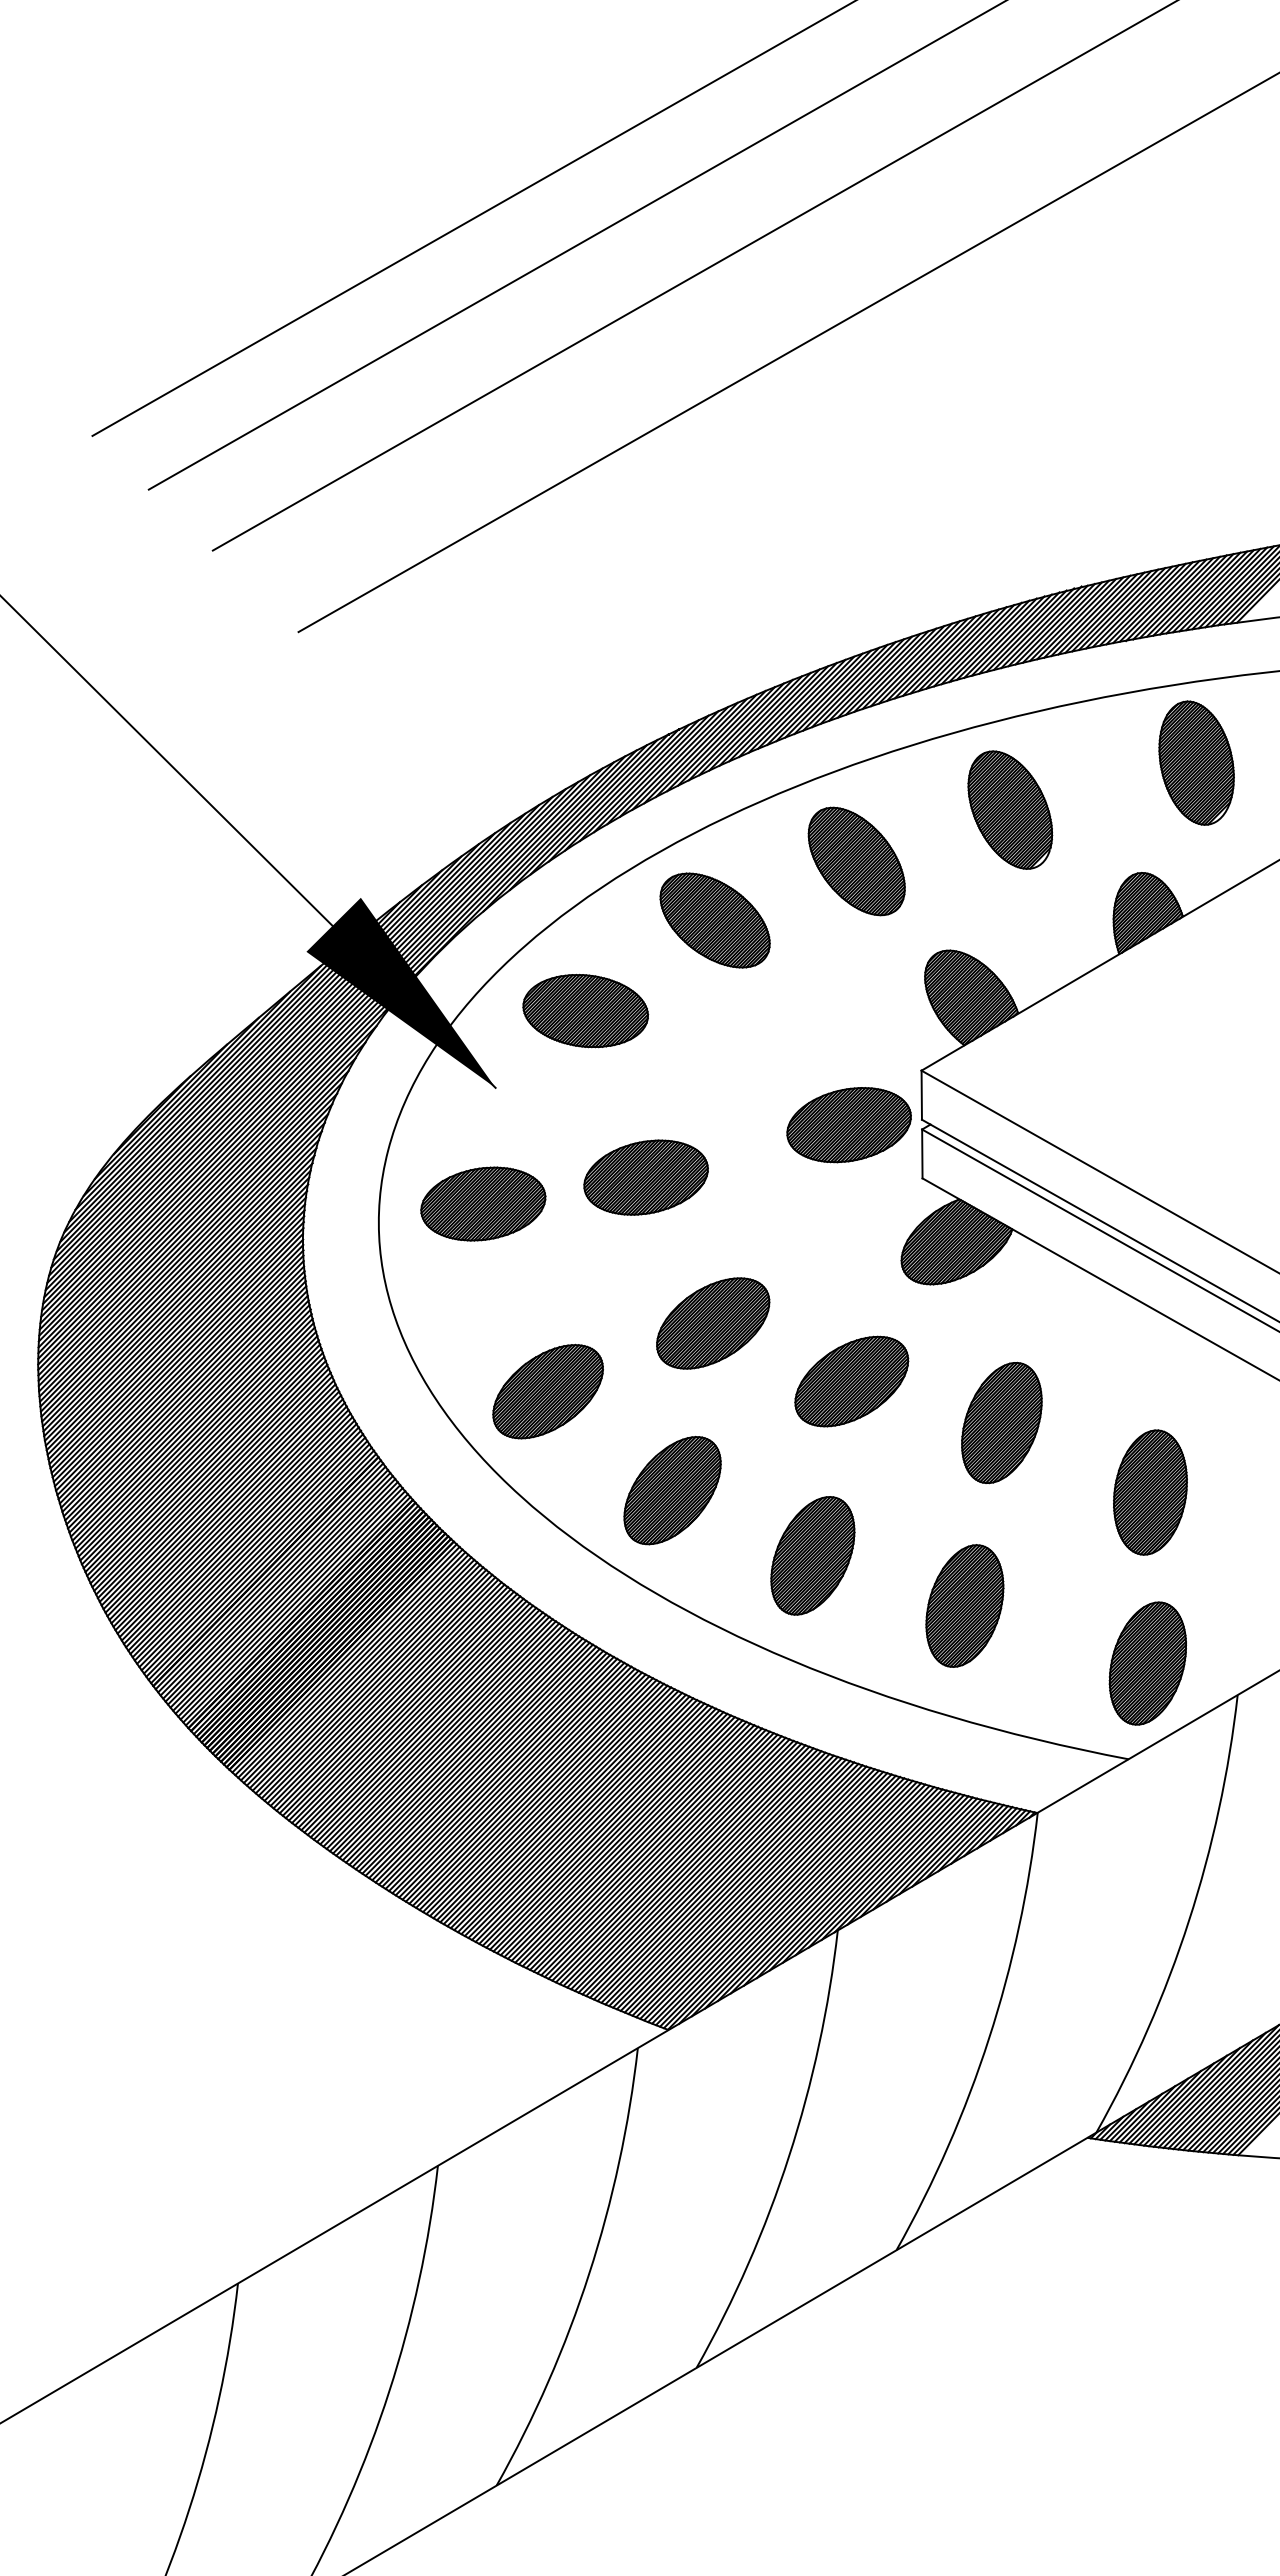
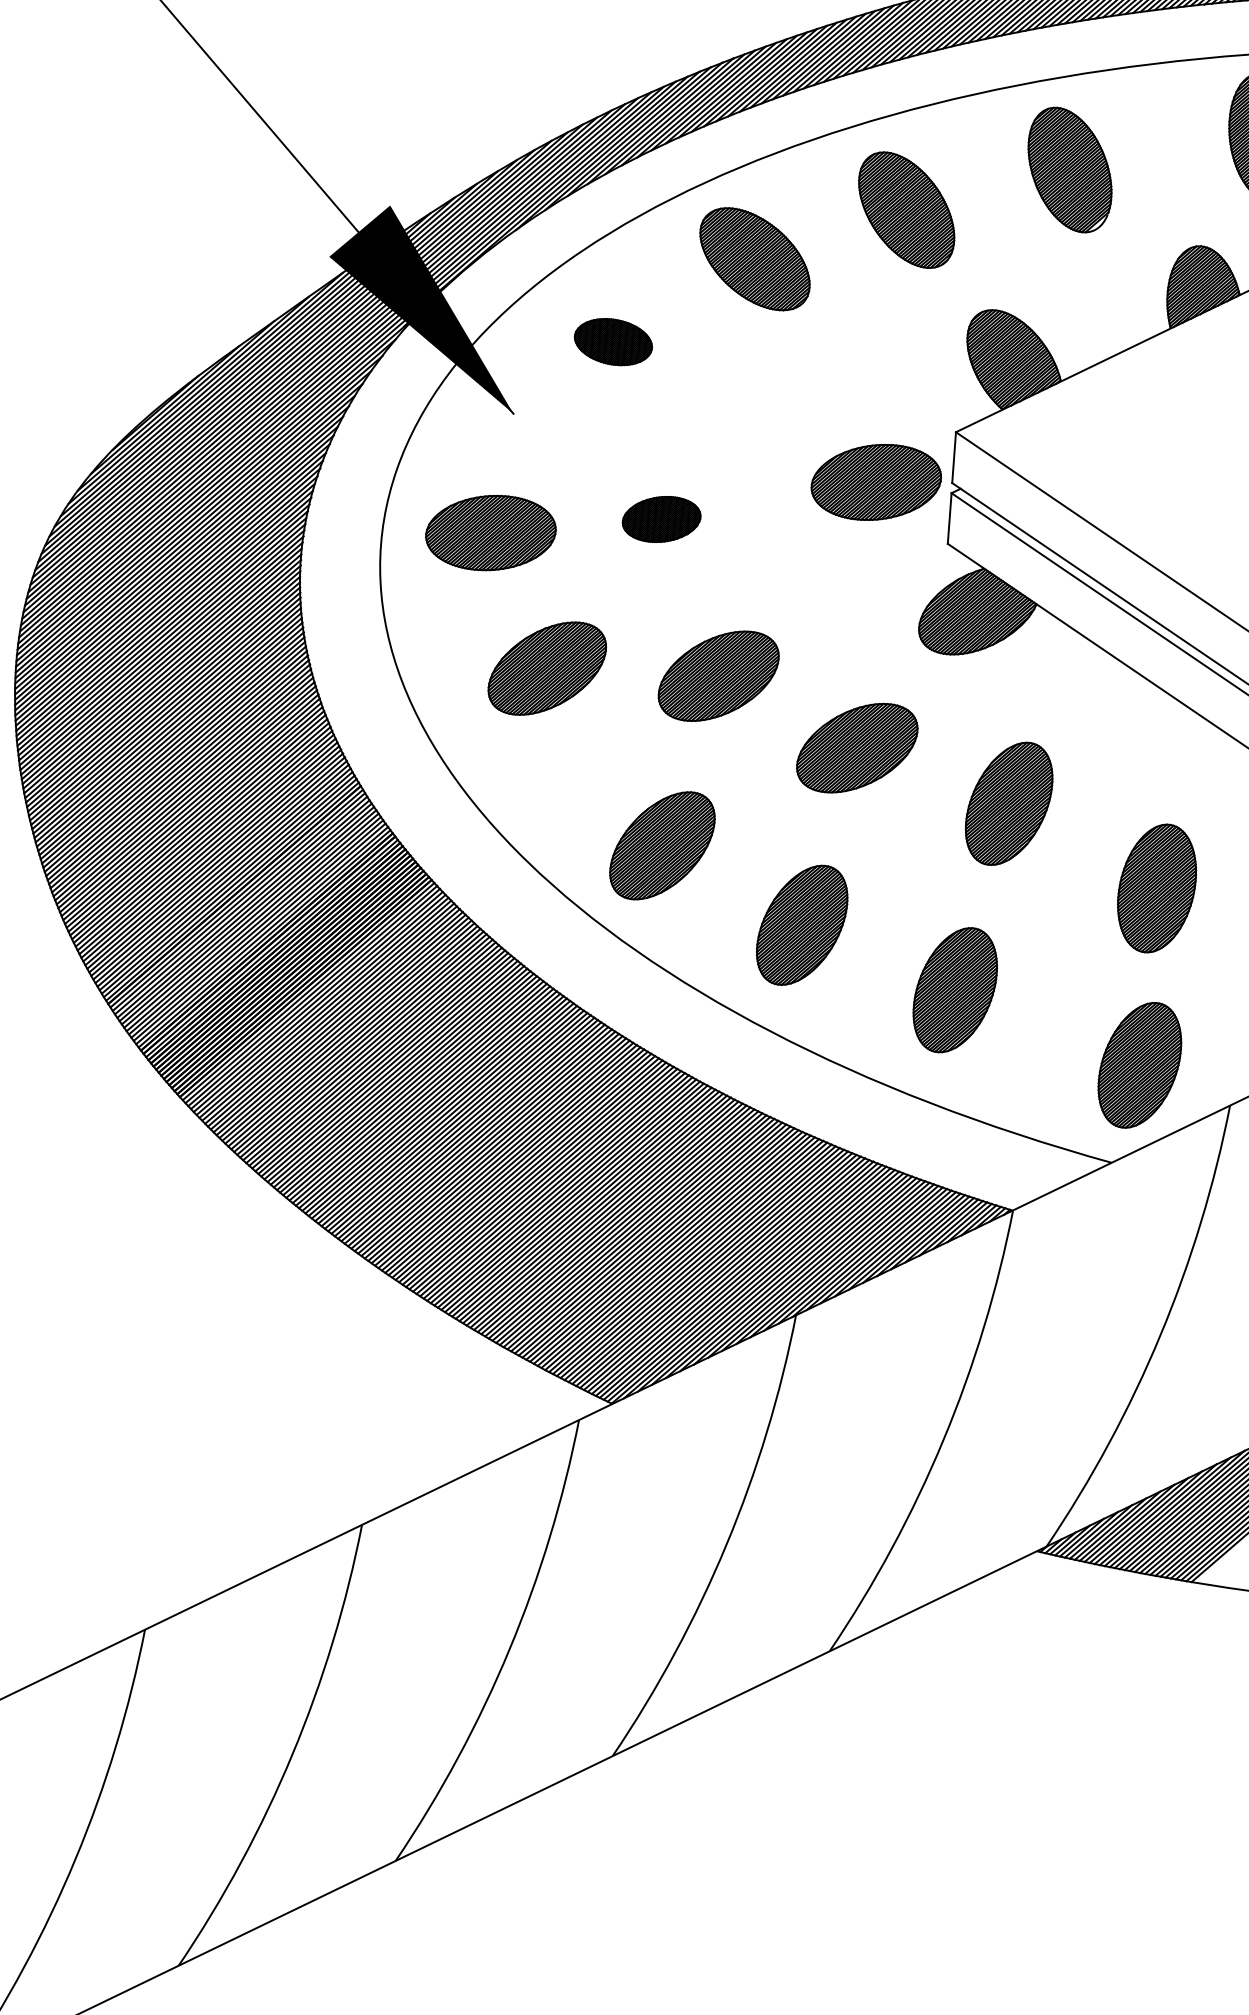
part: (585, 1011) -> (613, 342), size x0.6
part: (645, 1177) -> (661, 519), size x0.6
part: (547, 1391) -> (546, 668), moved

